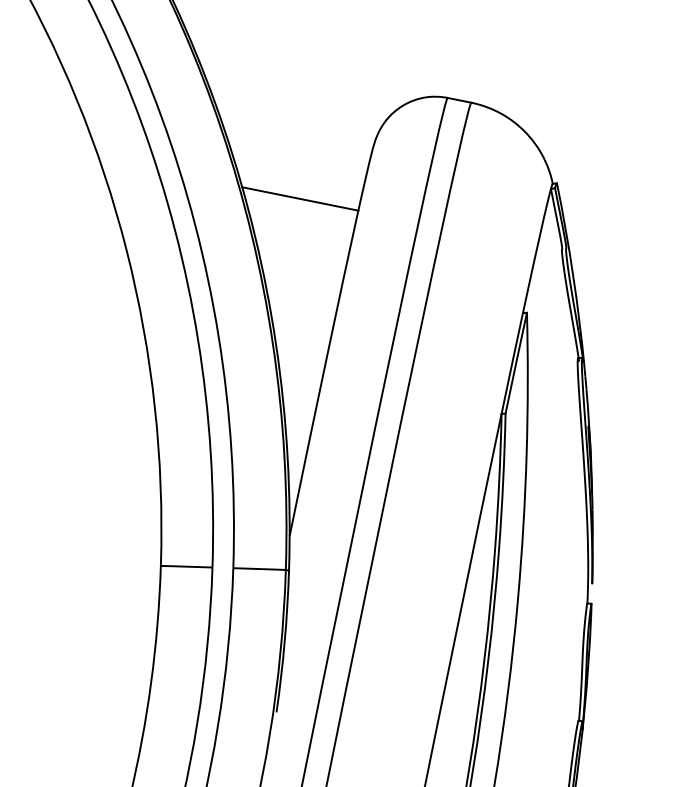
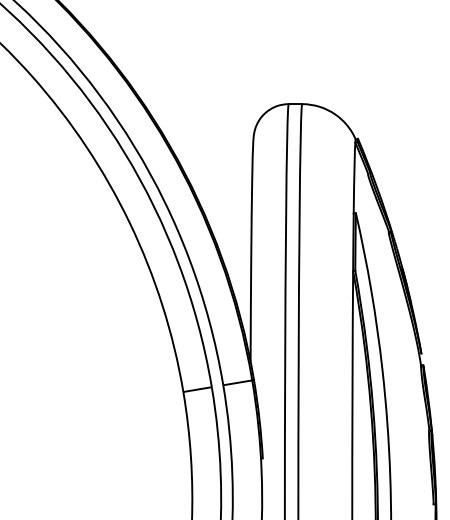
line: (300, 198) -> (219, 175), removed

